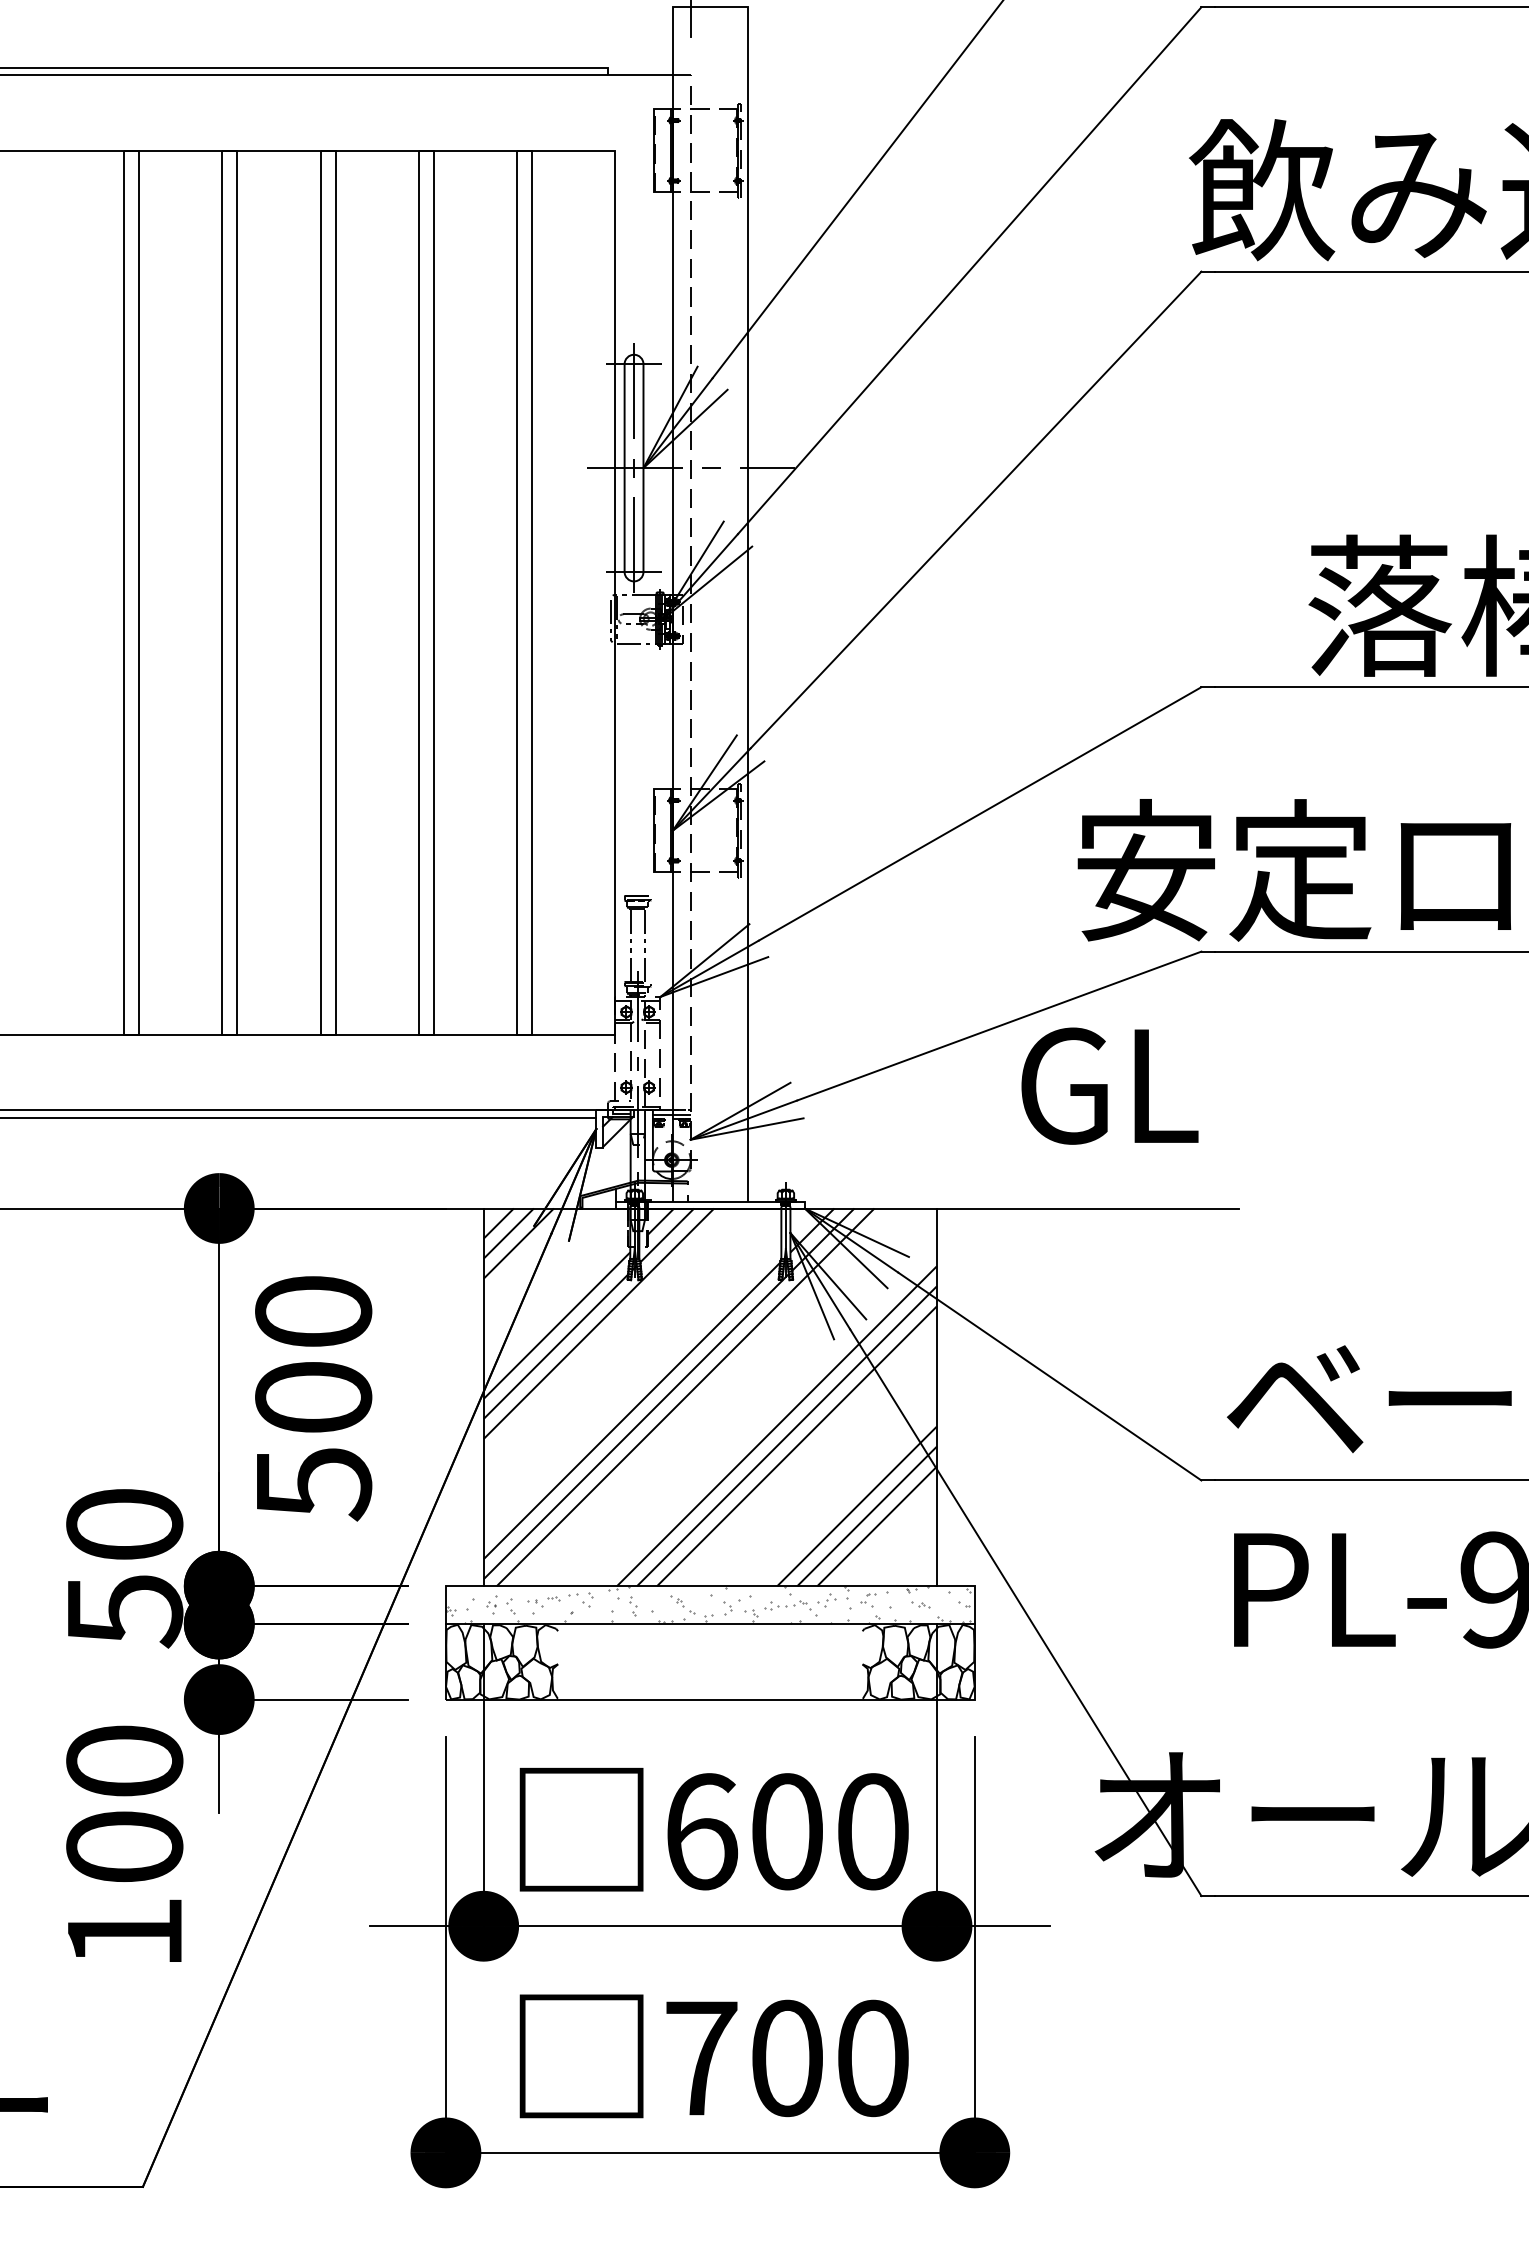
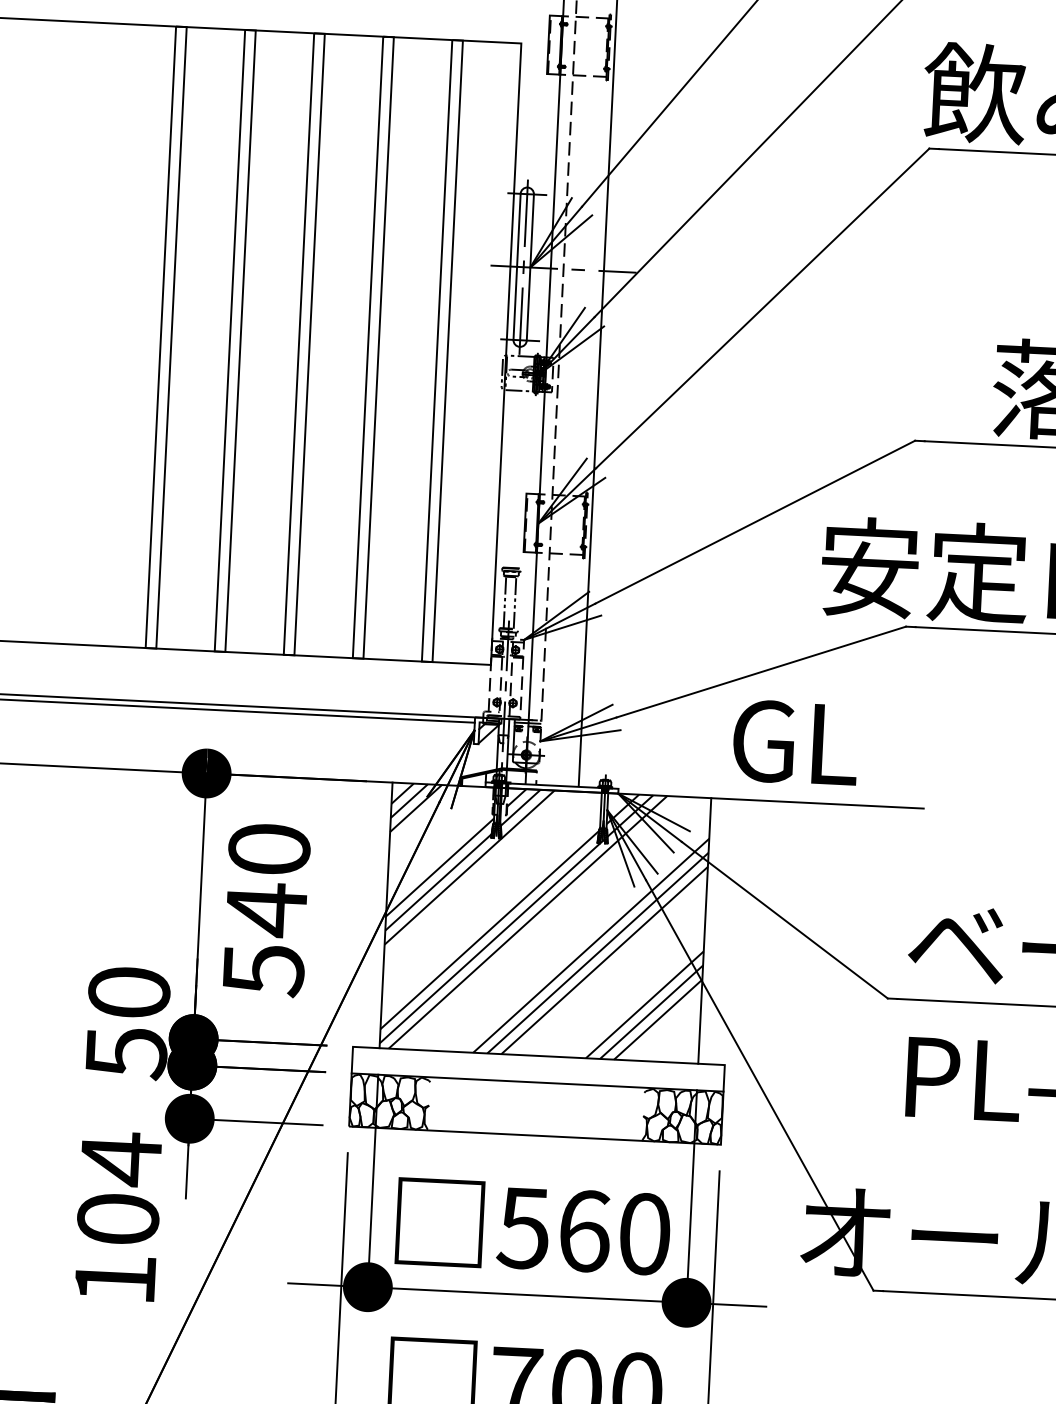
text: (1109, 1085) -> (795, 742), moved
text: (313, 1398) -> (266, 910), 500 -> 540
hatch: (708, 1604) -> (536, 1068), removed
text: (124, 1761) -> (121, 1159), 100 -> 104
text: (743, 1831) -> (553, 1229), 600 -> 560

